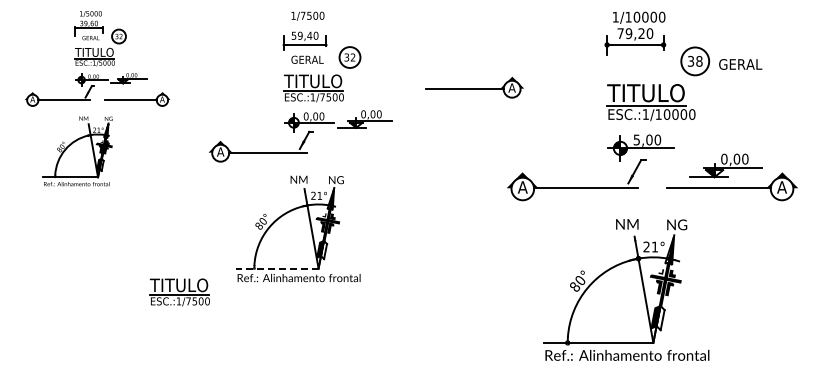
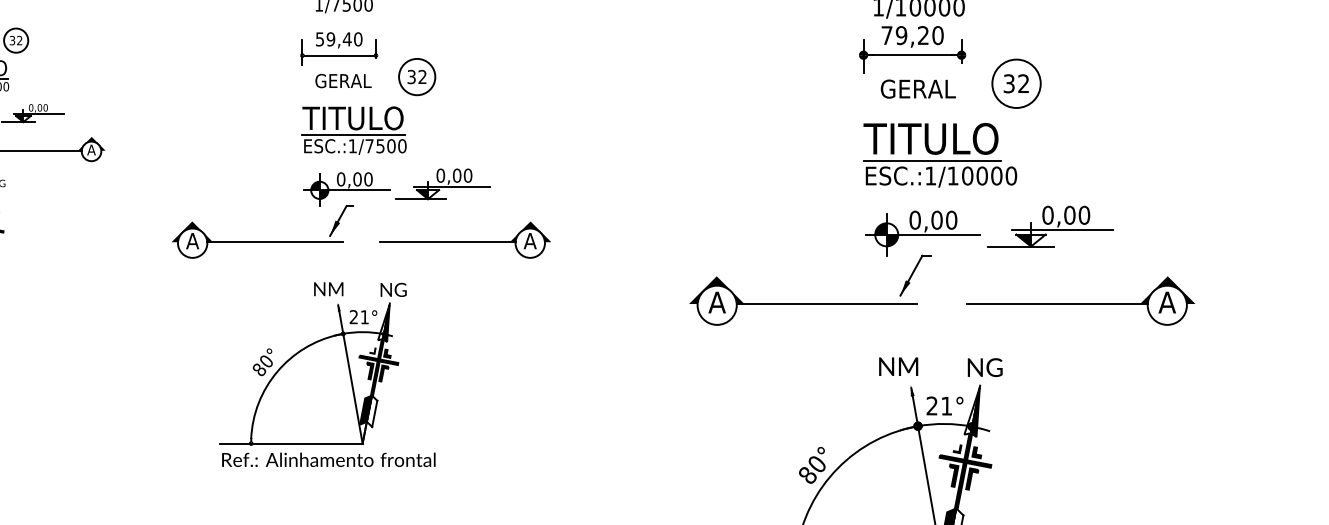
text: (699, 61) -> (1023, 83), 38 -> 32
text: (740, 64) -> (918, 89), moved
part: (474, 87) -> (464, 240), moved
text: (636, 139) -> (914, 219), 5,00 -> 0,00
part: (725, 165) -> (1049, 226), moved
line: (276, 268) -> (289, 443), dashed -> solid
part: (179, 292) -> (121, 484), removed

